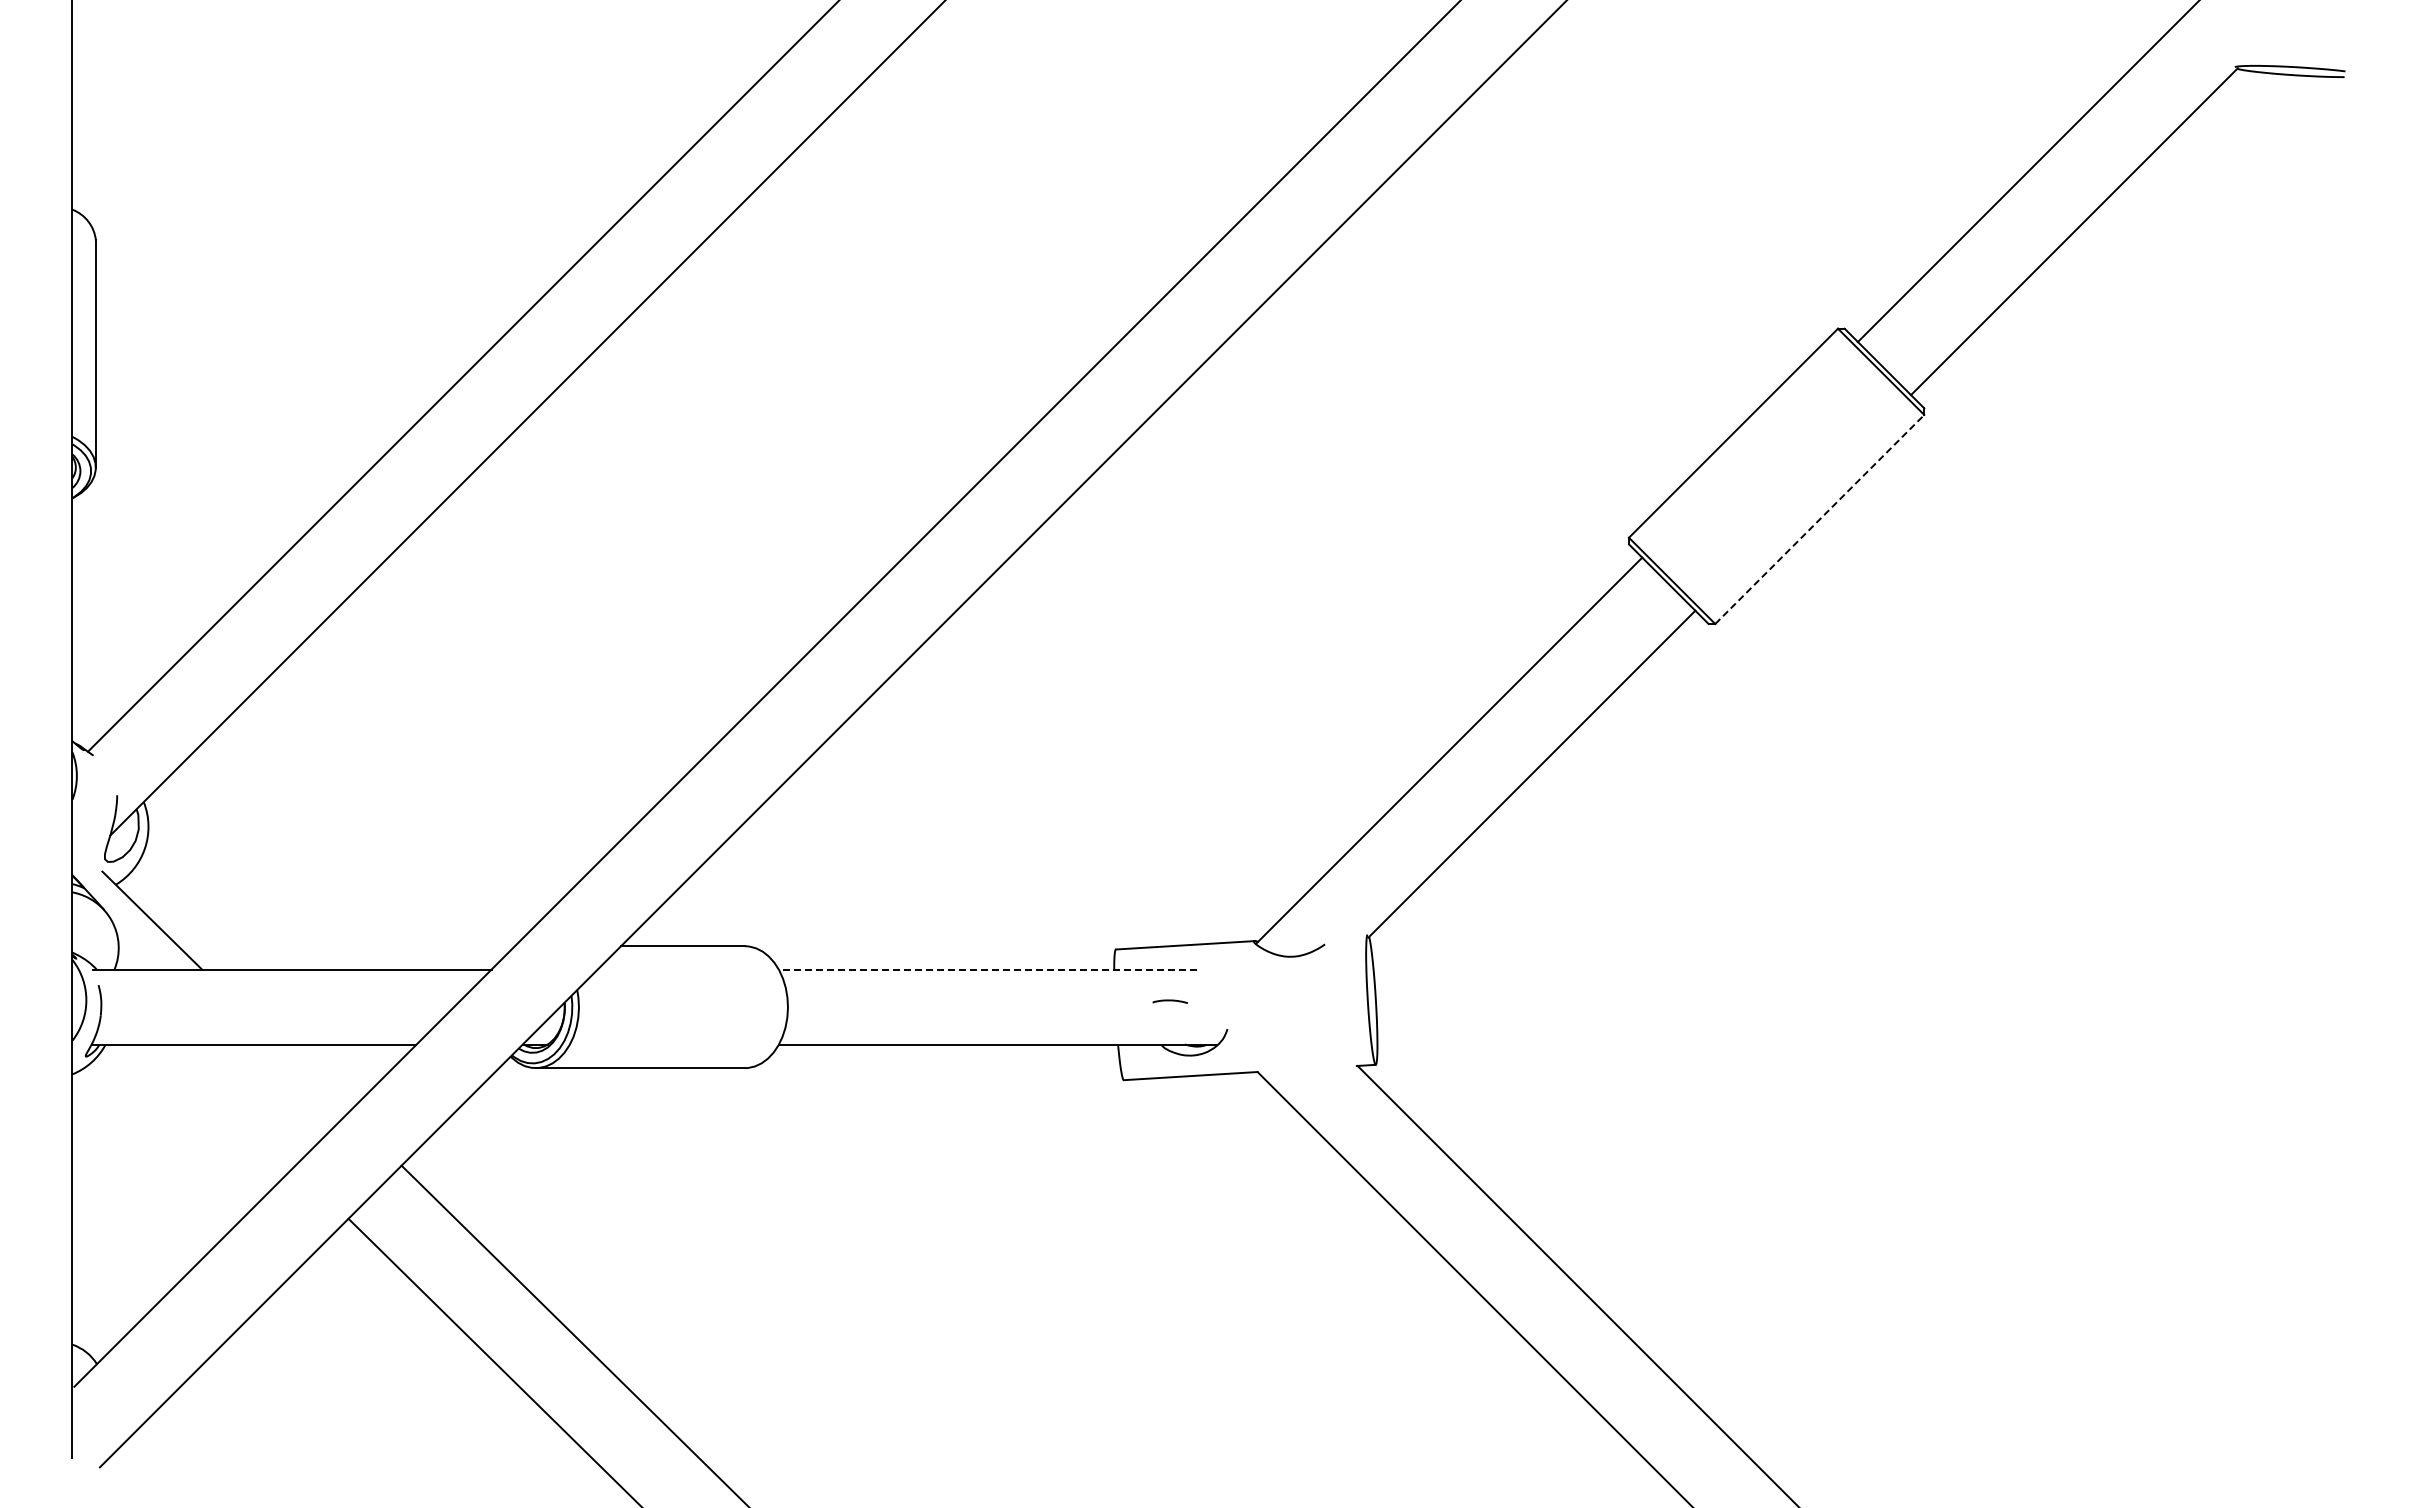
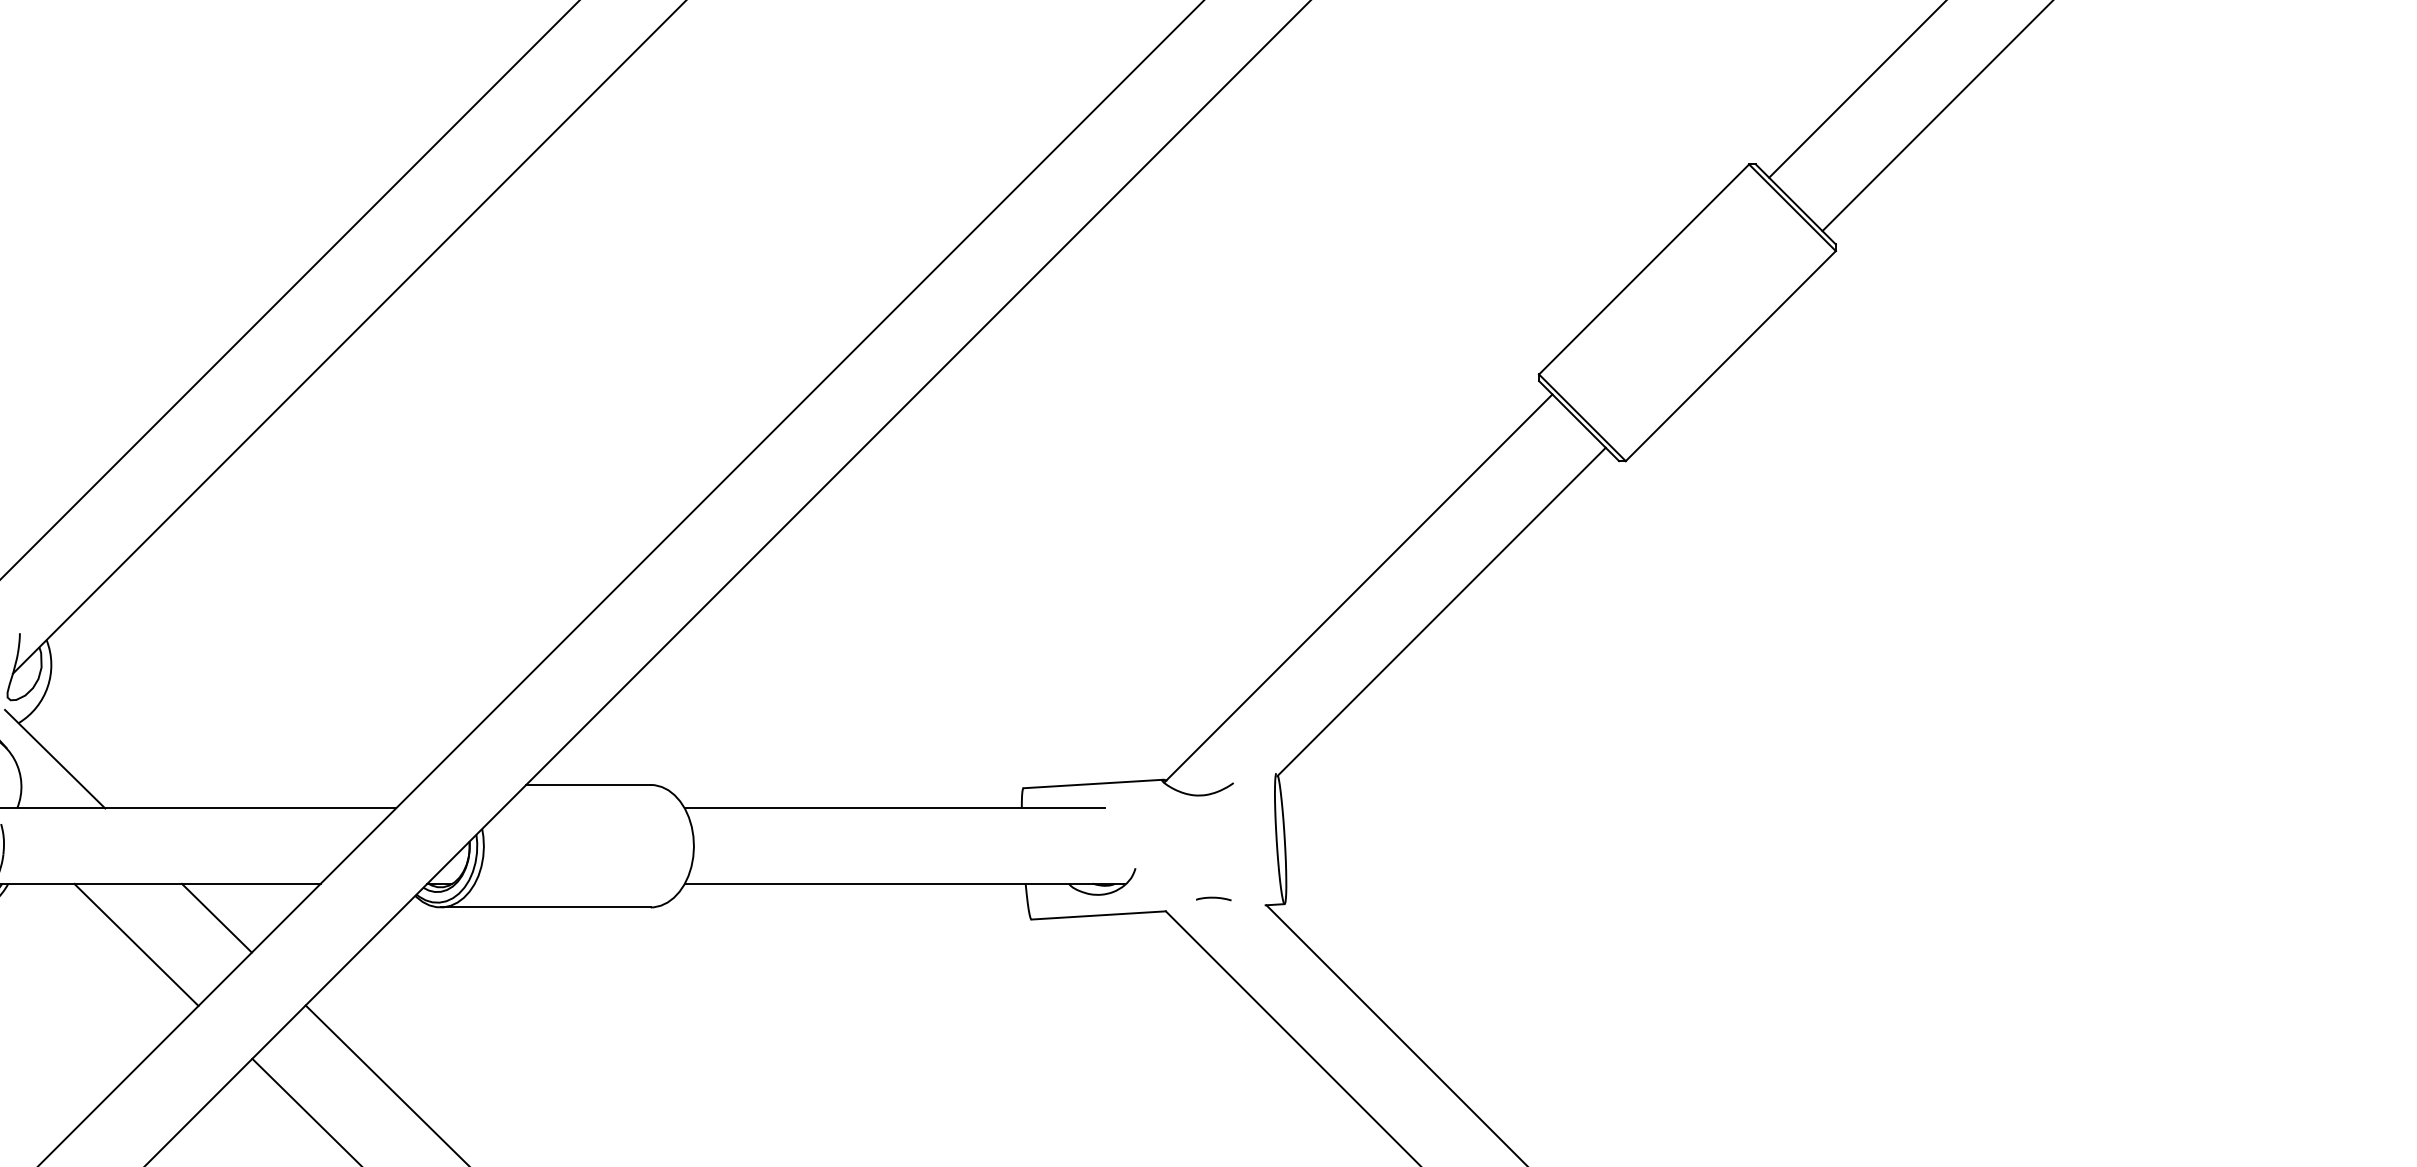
line: (1819, 519) -> (1730, 356), dashed -> solid
line: (987, 969) -> (894, 808), dashed -> solid
curve: (1169, 1001) -> (1213, 898), moved
line: (313, 1078) -> (217, 917), added
line: (232, 1105) -> (135, 944), added

